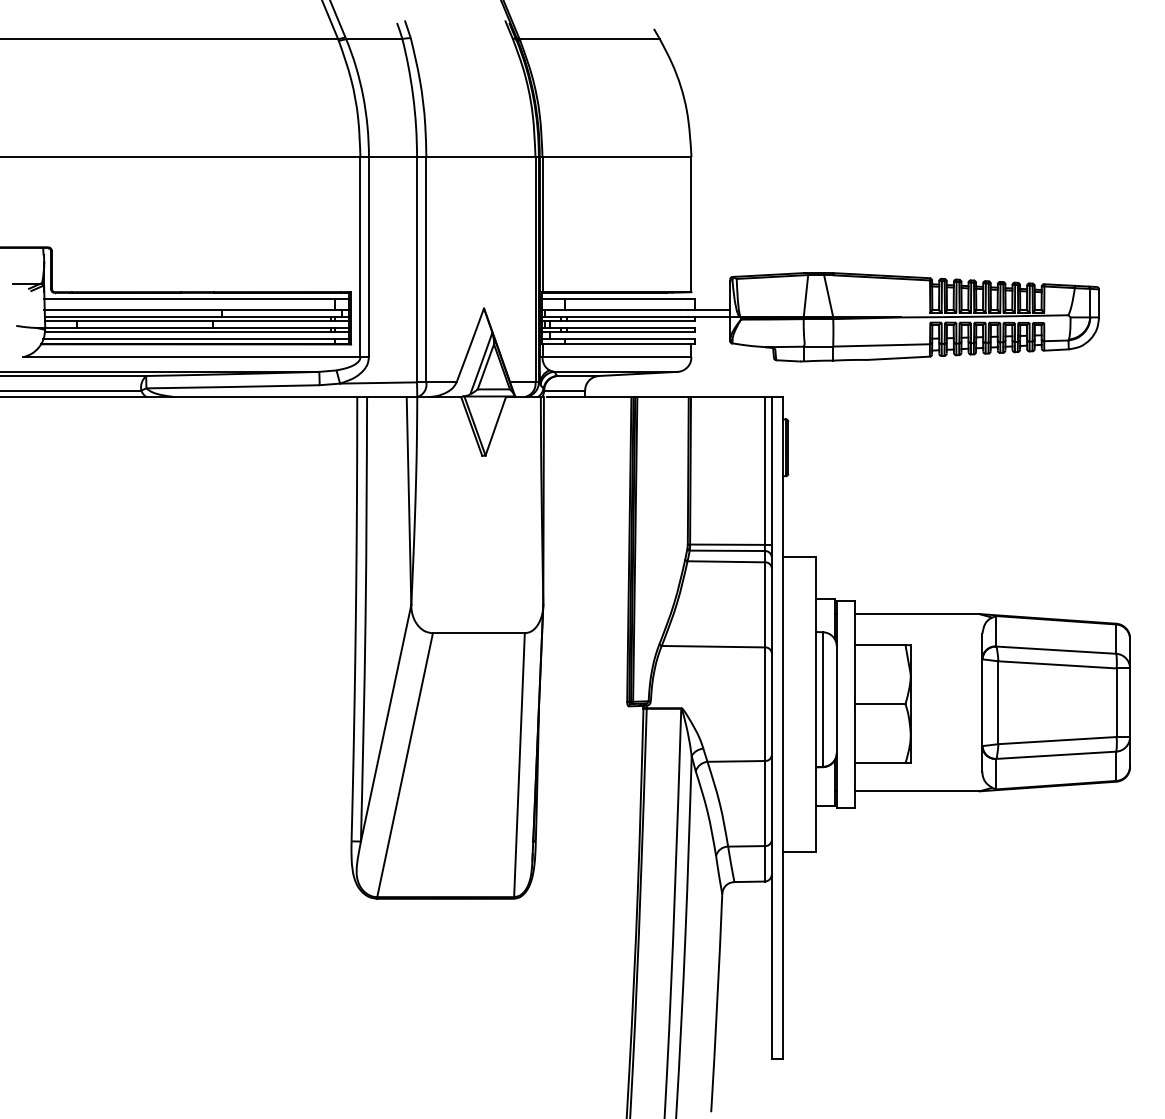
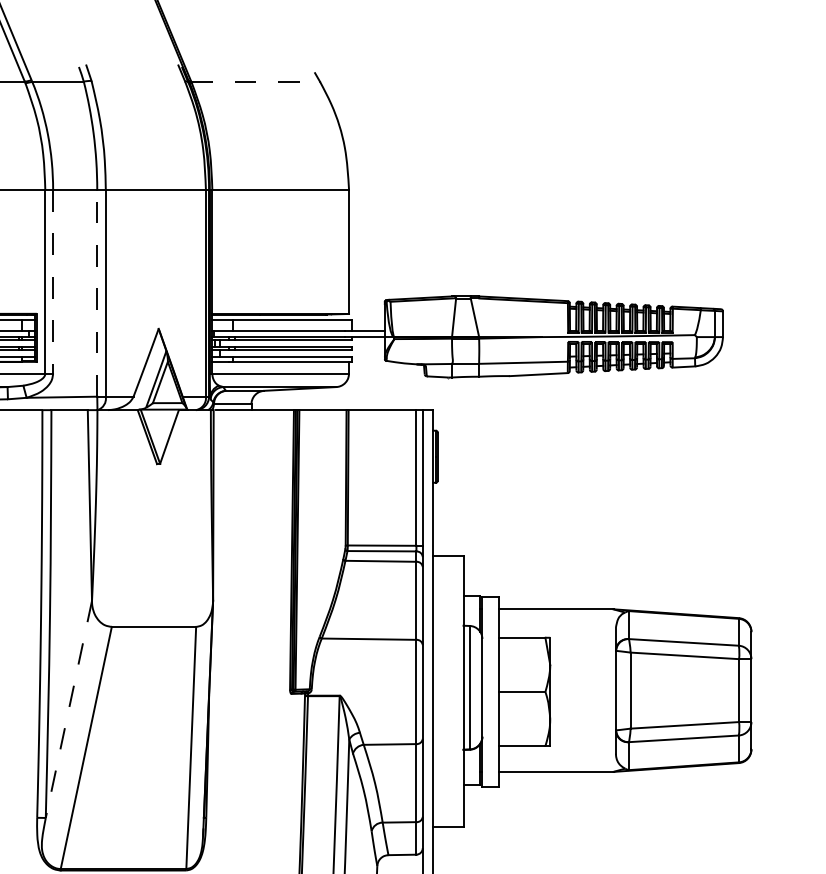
line: (590, 39) -> (256, 82), solid -> dashed
line: (368, 257) -> (52, 282), solid -> dashed
line: (417, 269) -> (97, 293), solid -> dashed
line: (386, 723) -> (69, 709), solid -> dashed

